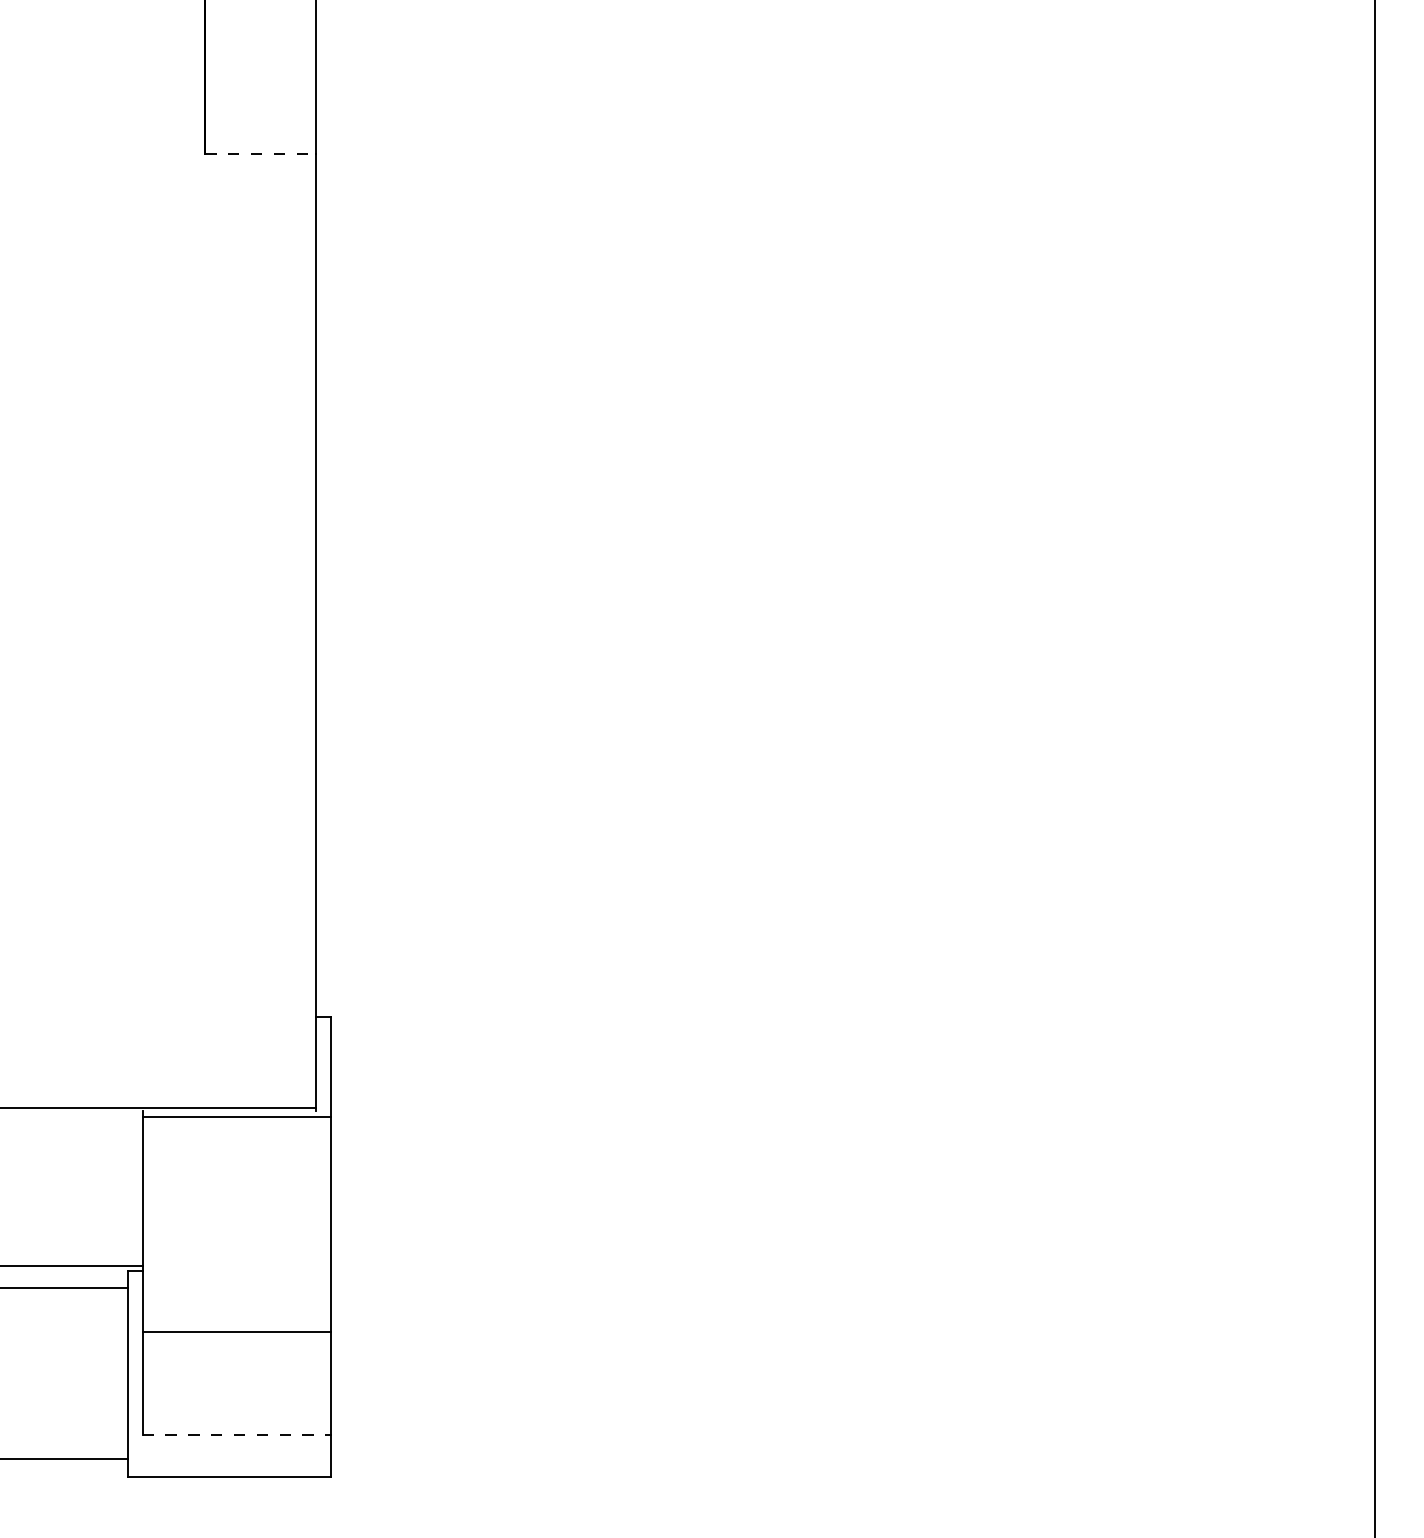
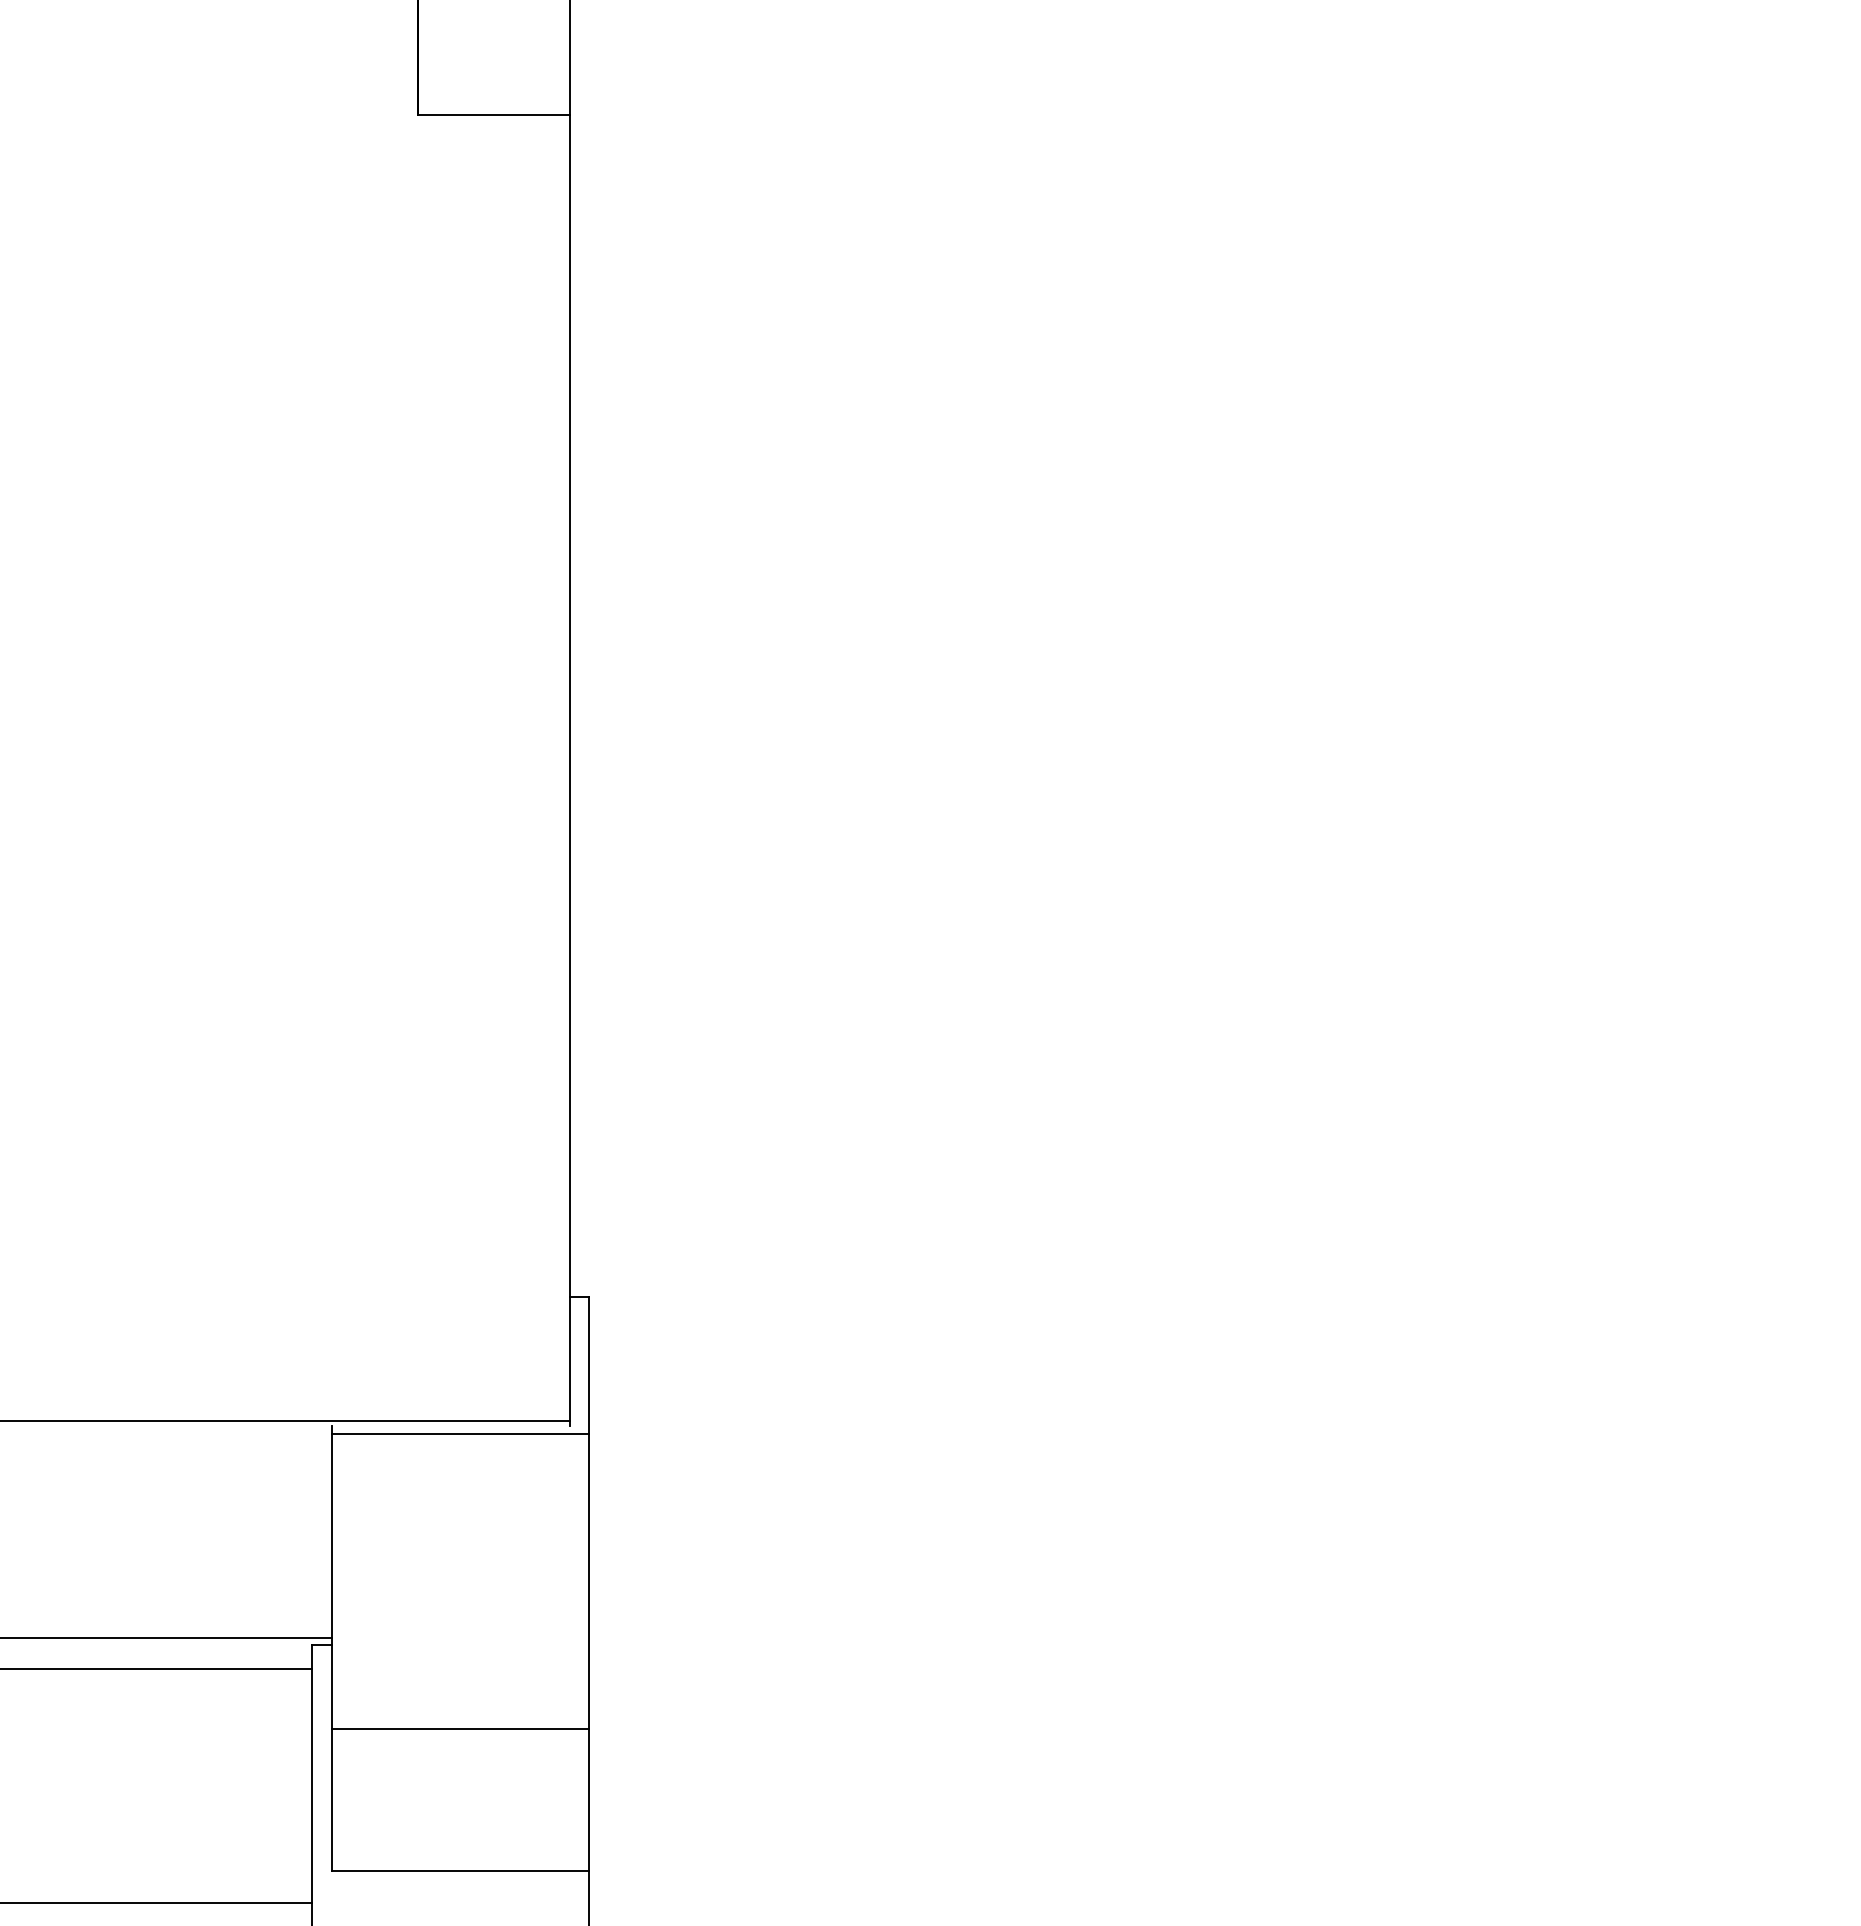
line: (260, 154) -> (493, 115), dashed -> solid
line: (237, 1435) -> (461, 1870), dashed -> solid

